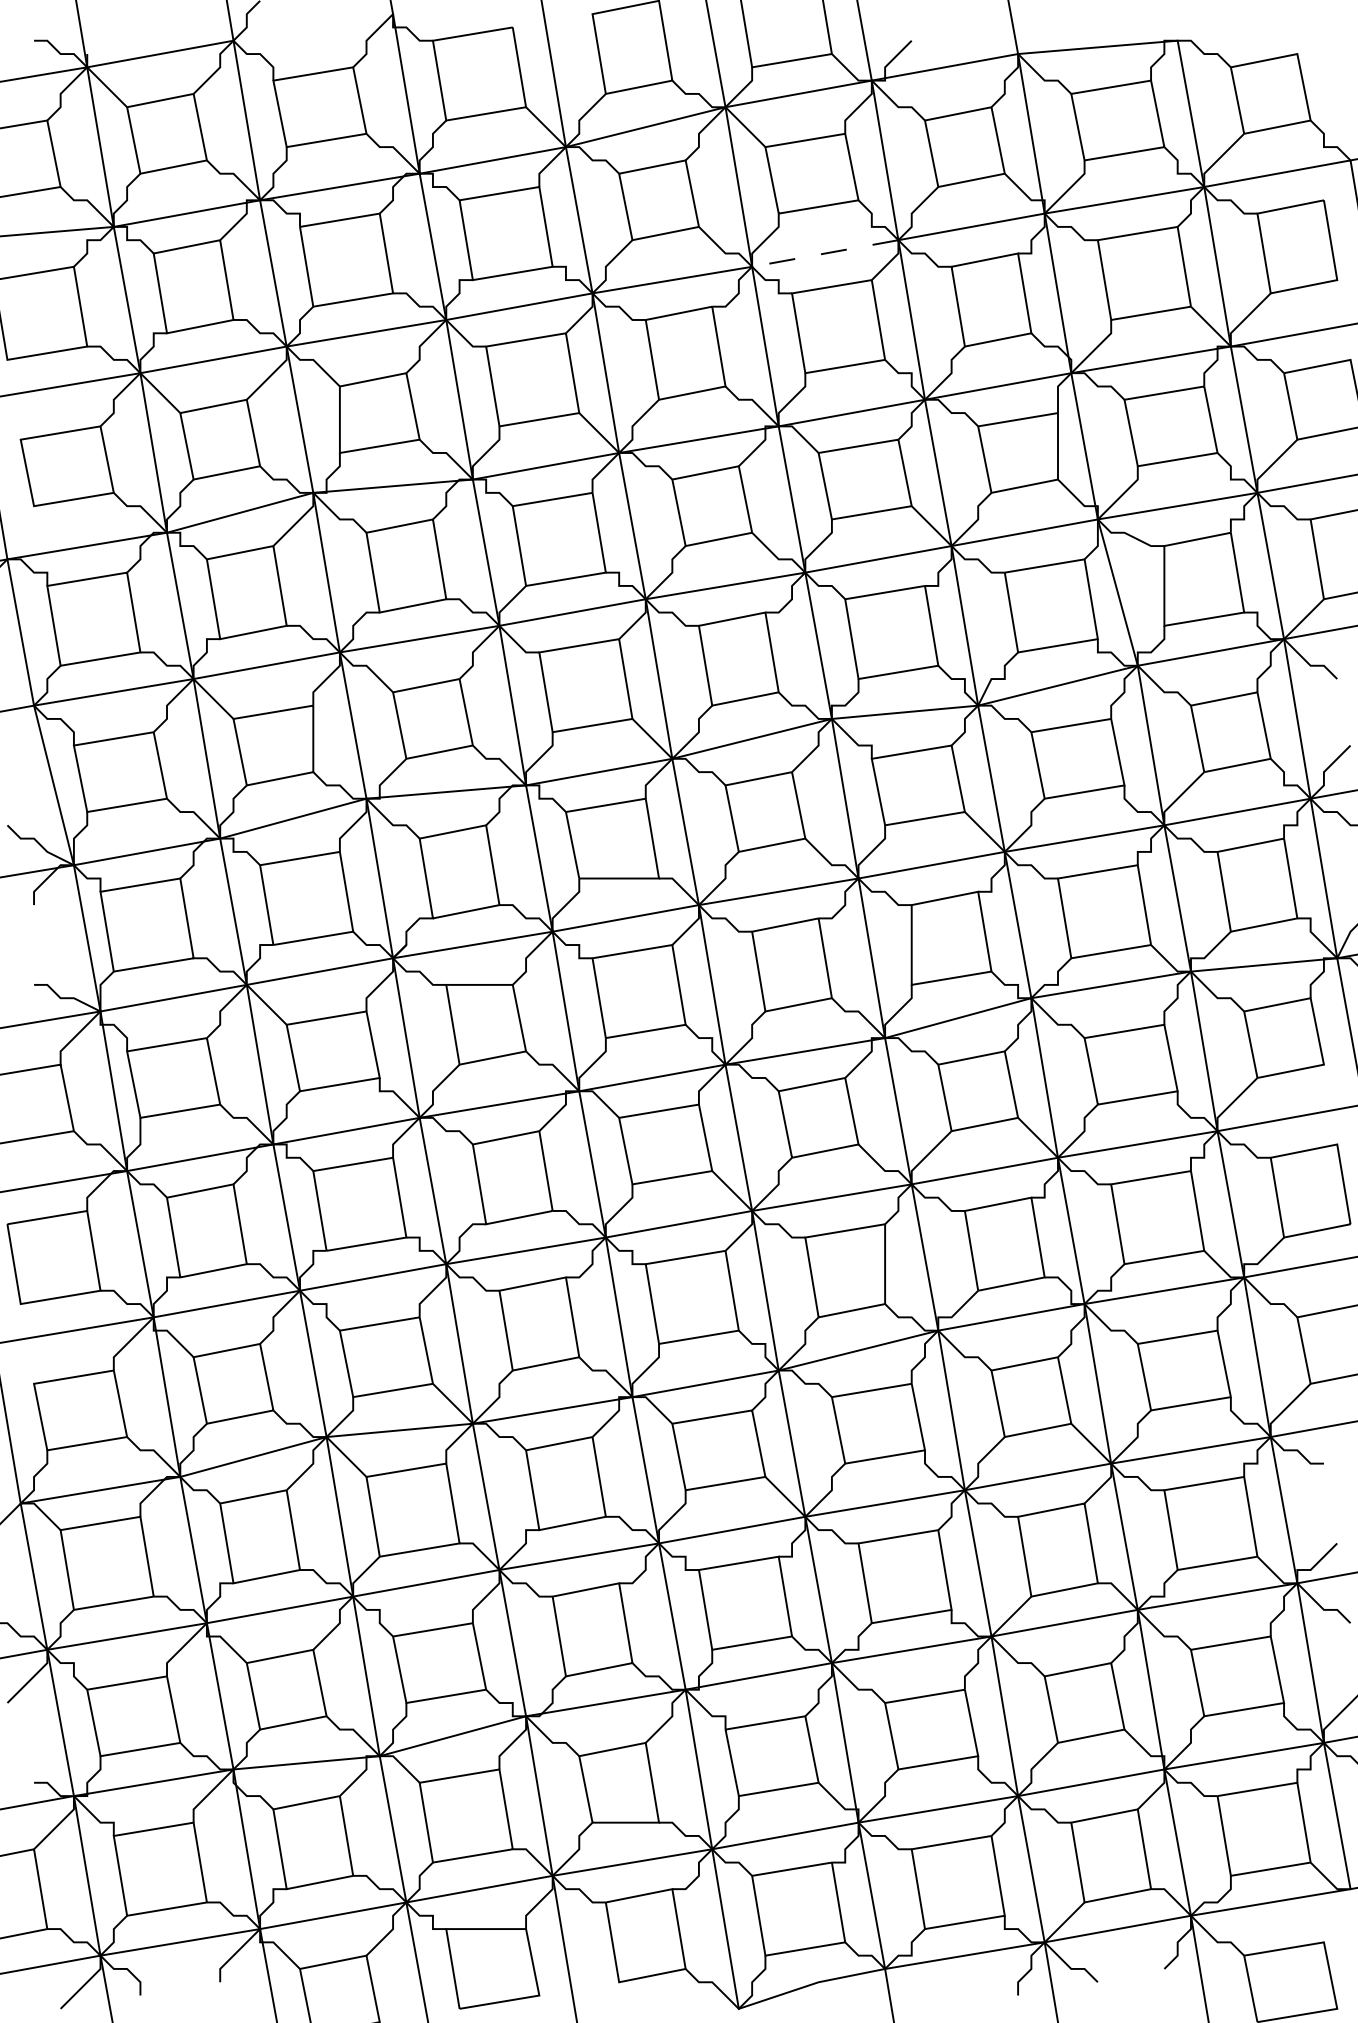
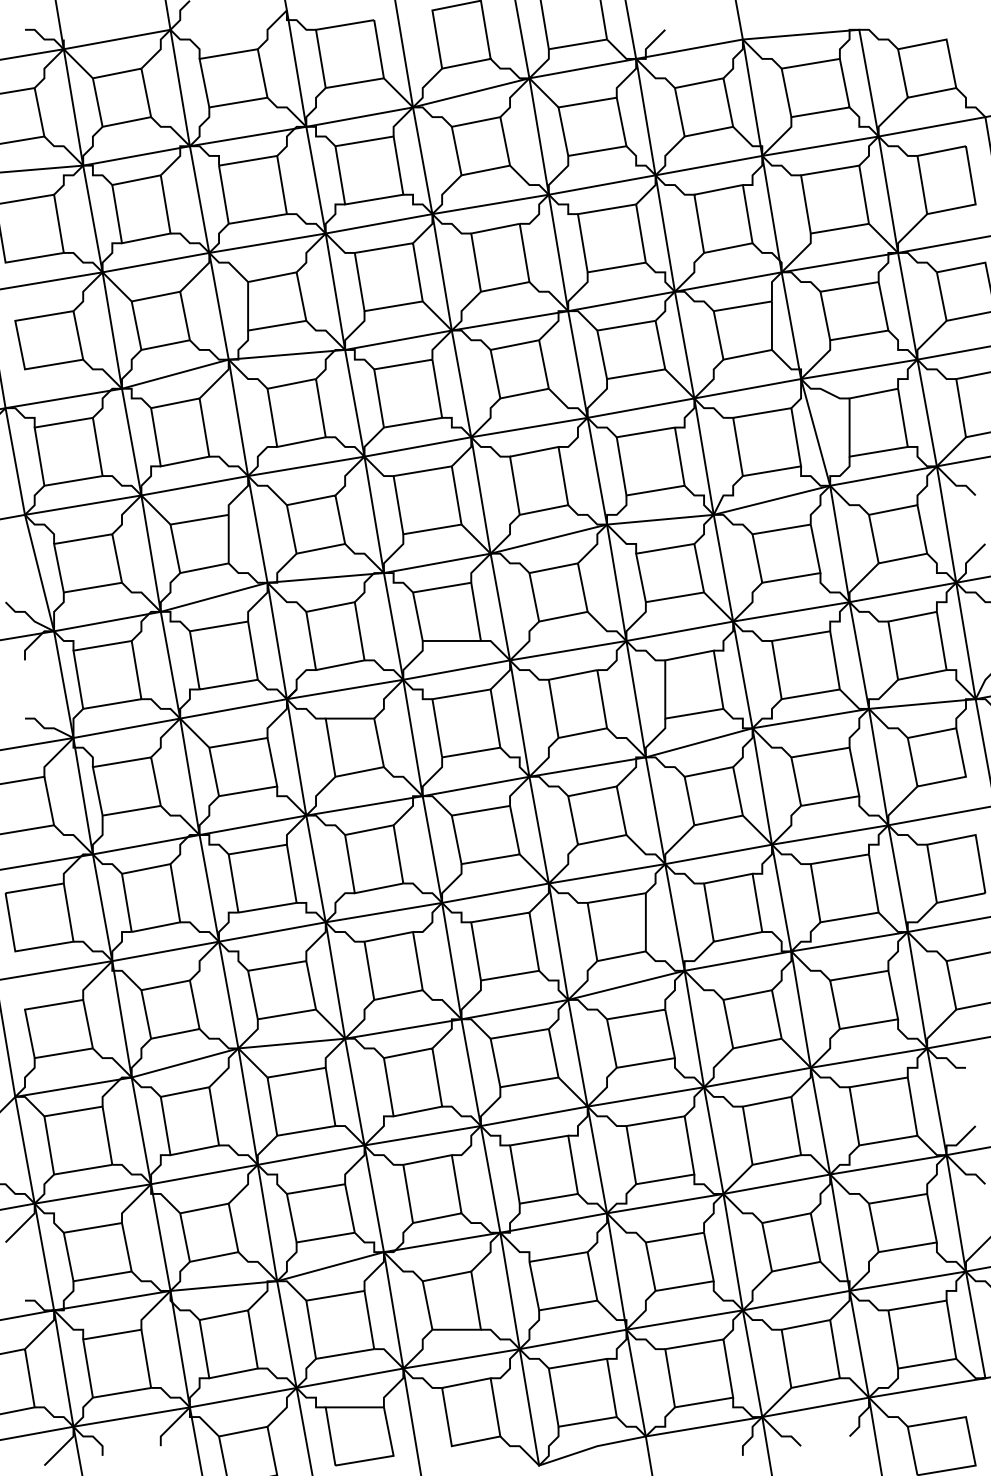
line: (824, 253) -> (601, 185), dashed -> solid

